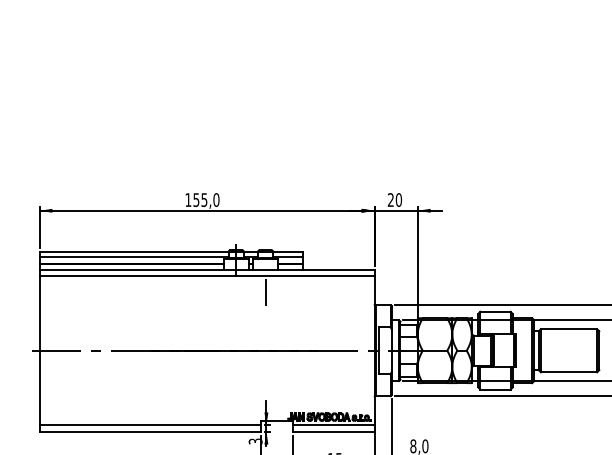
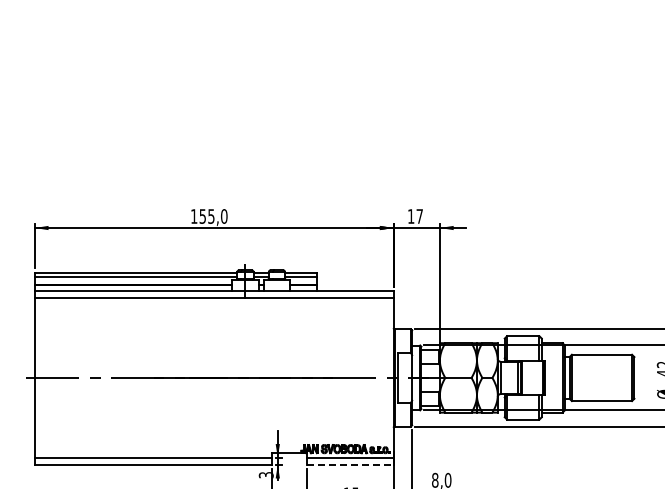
text: (394, 200) -> (415, 216), 20 -> 17
line: (265, 292) -> (276, 315), removed
line: (334, 431) -> (350, 464), solid -> dashed

